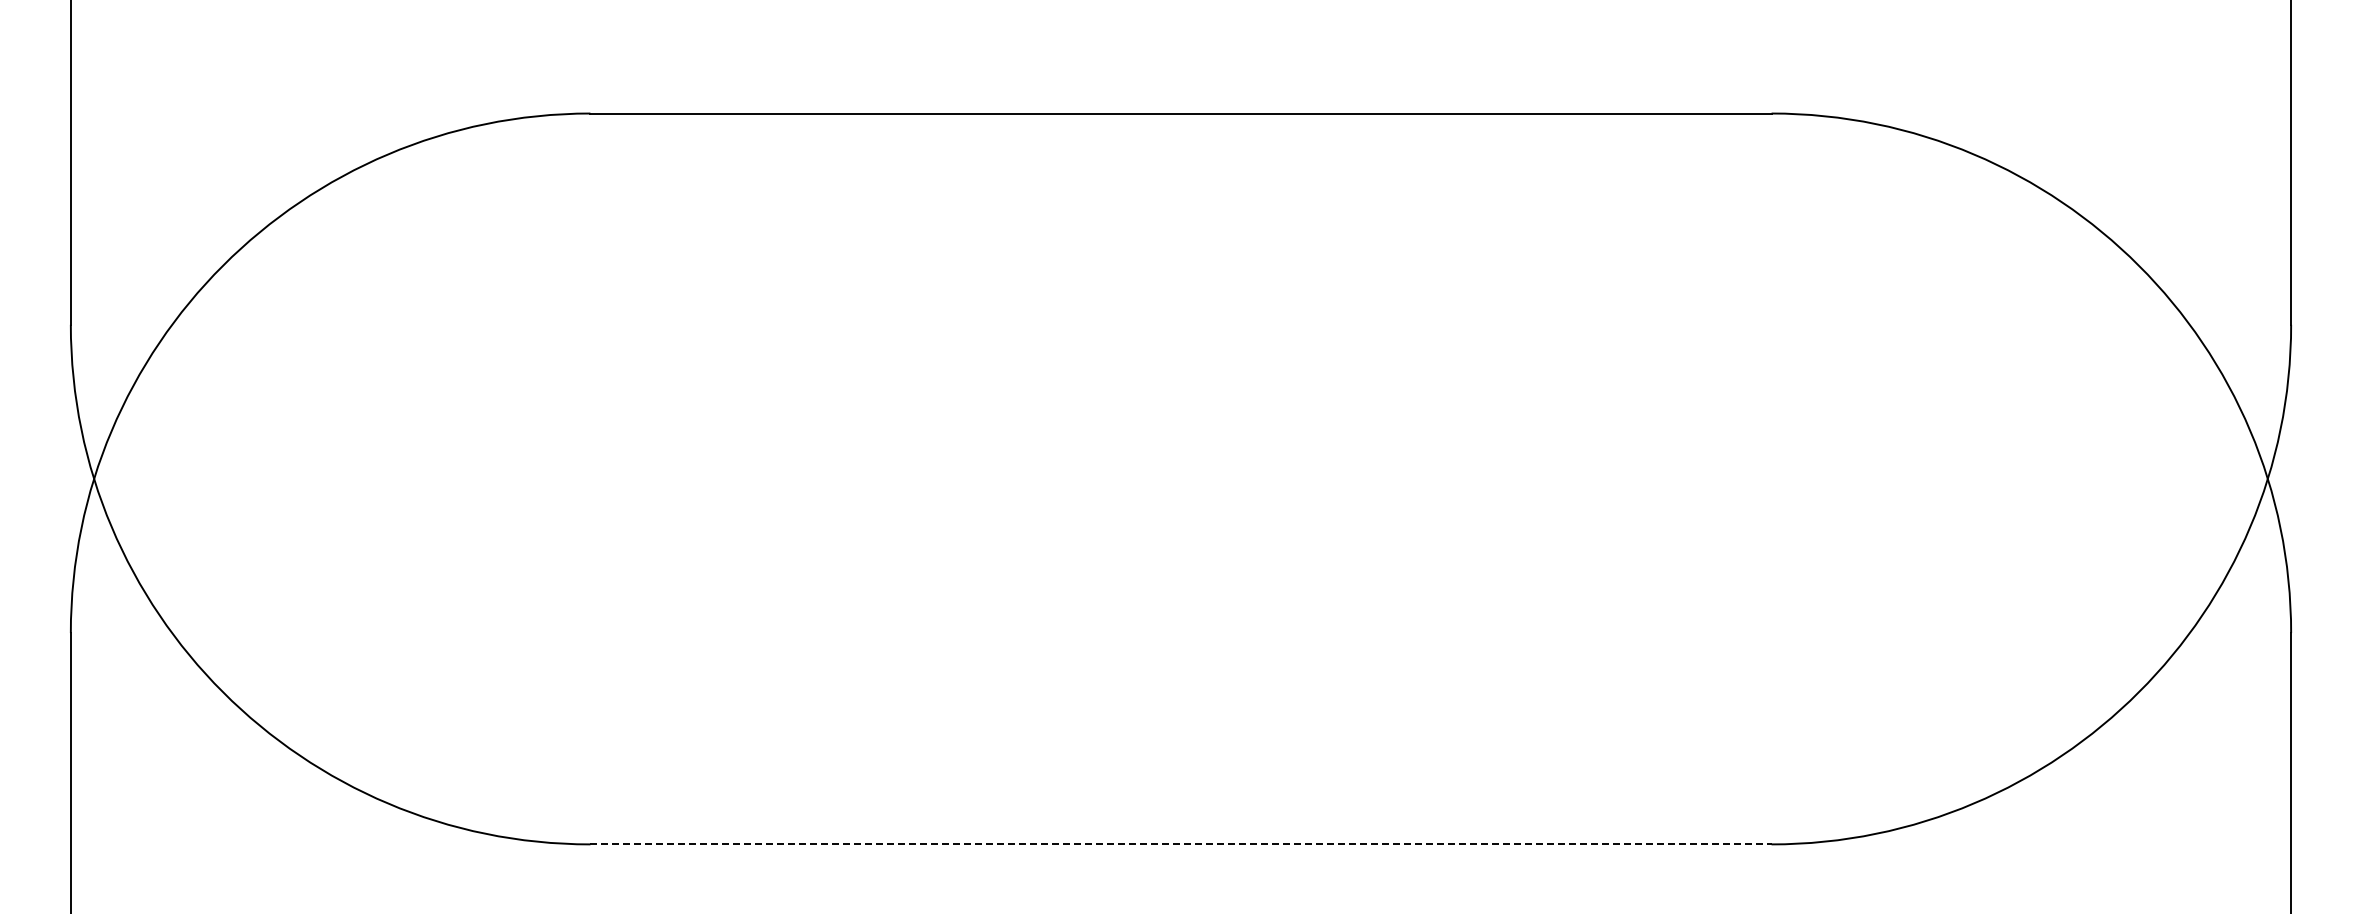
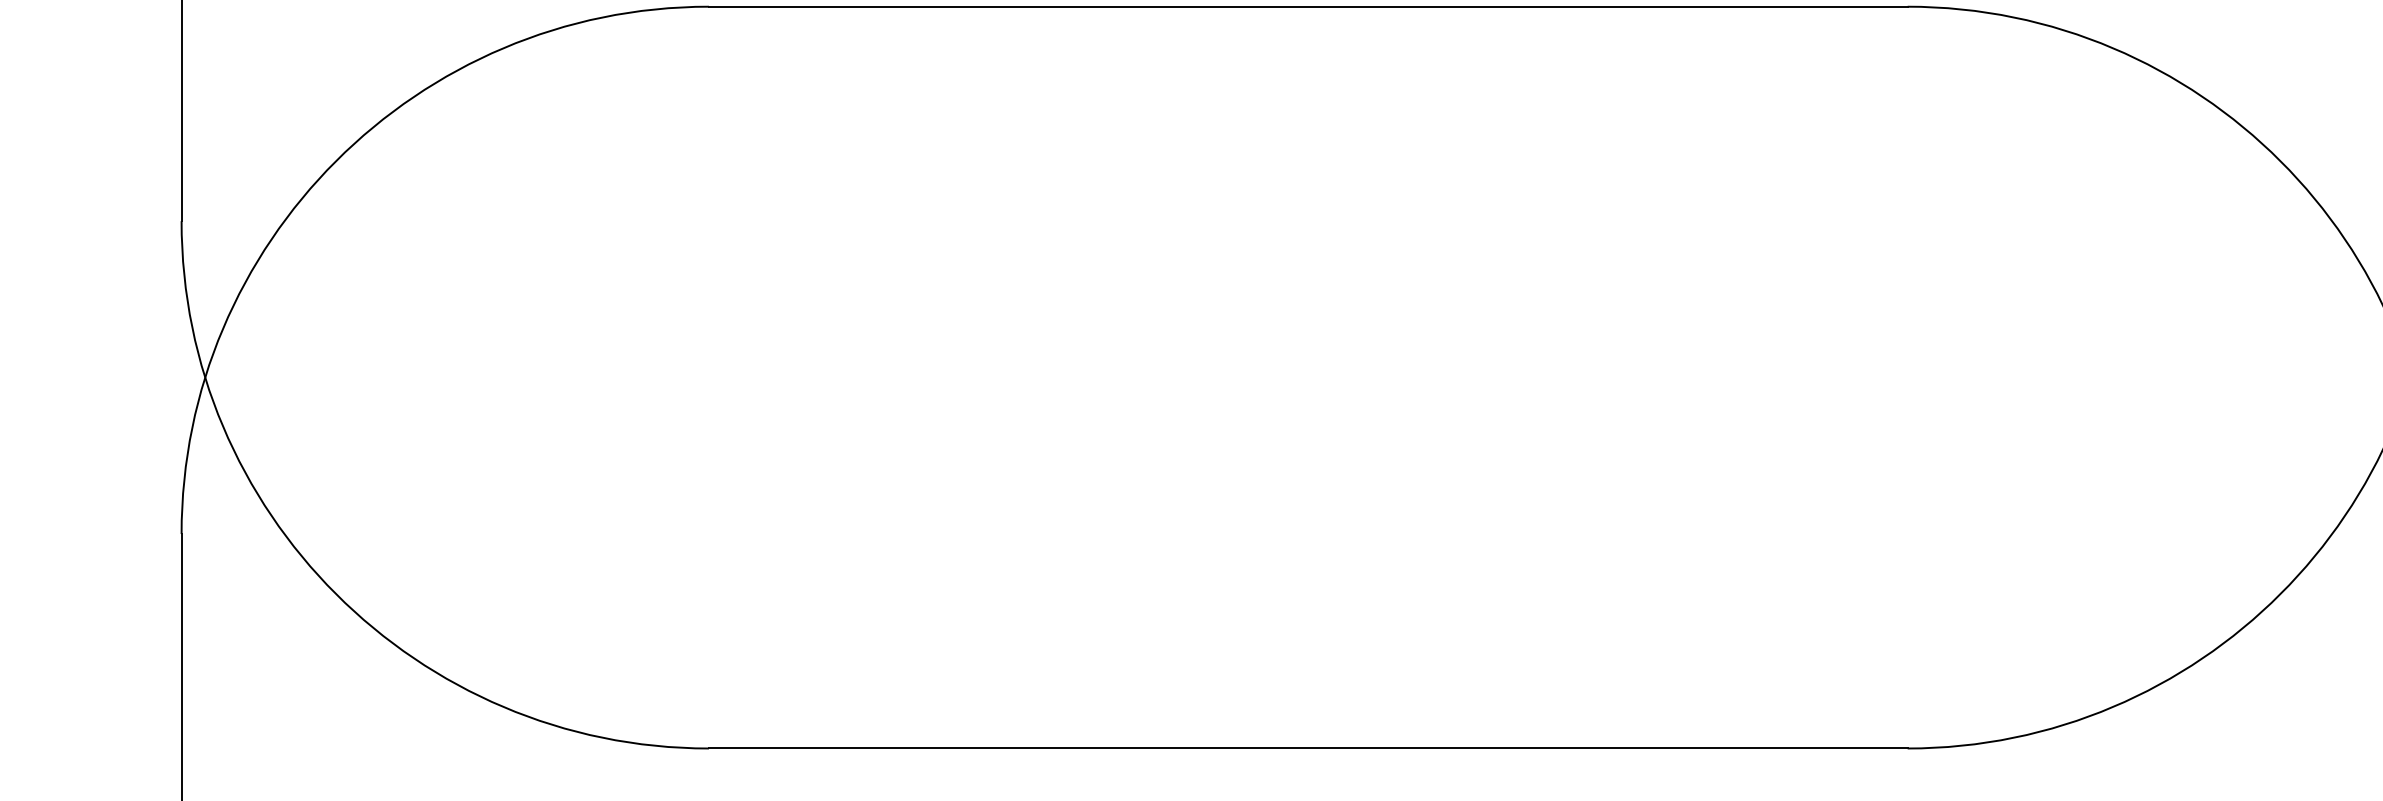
line: (1180, 844) -> (1307, 748), dashed -> solid

